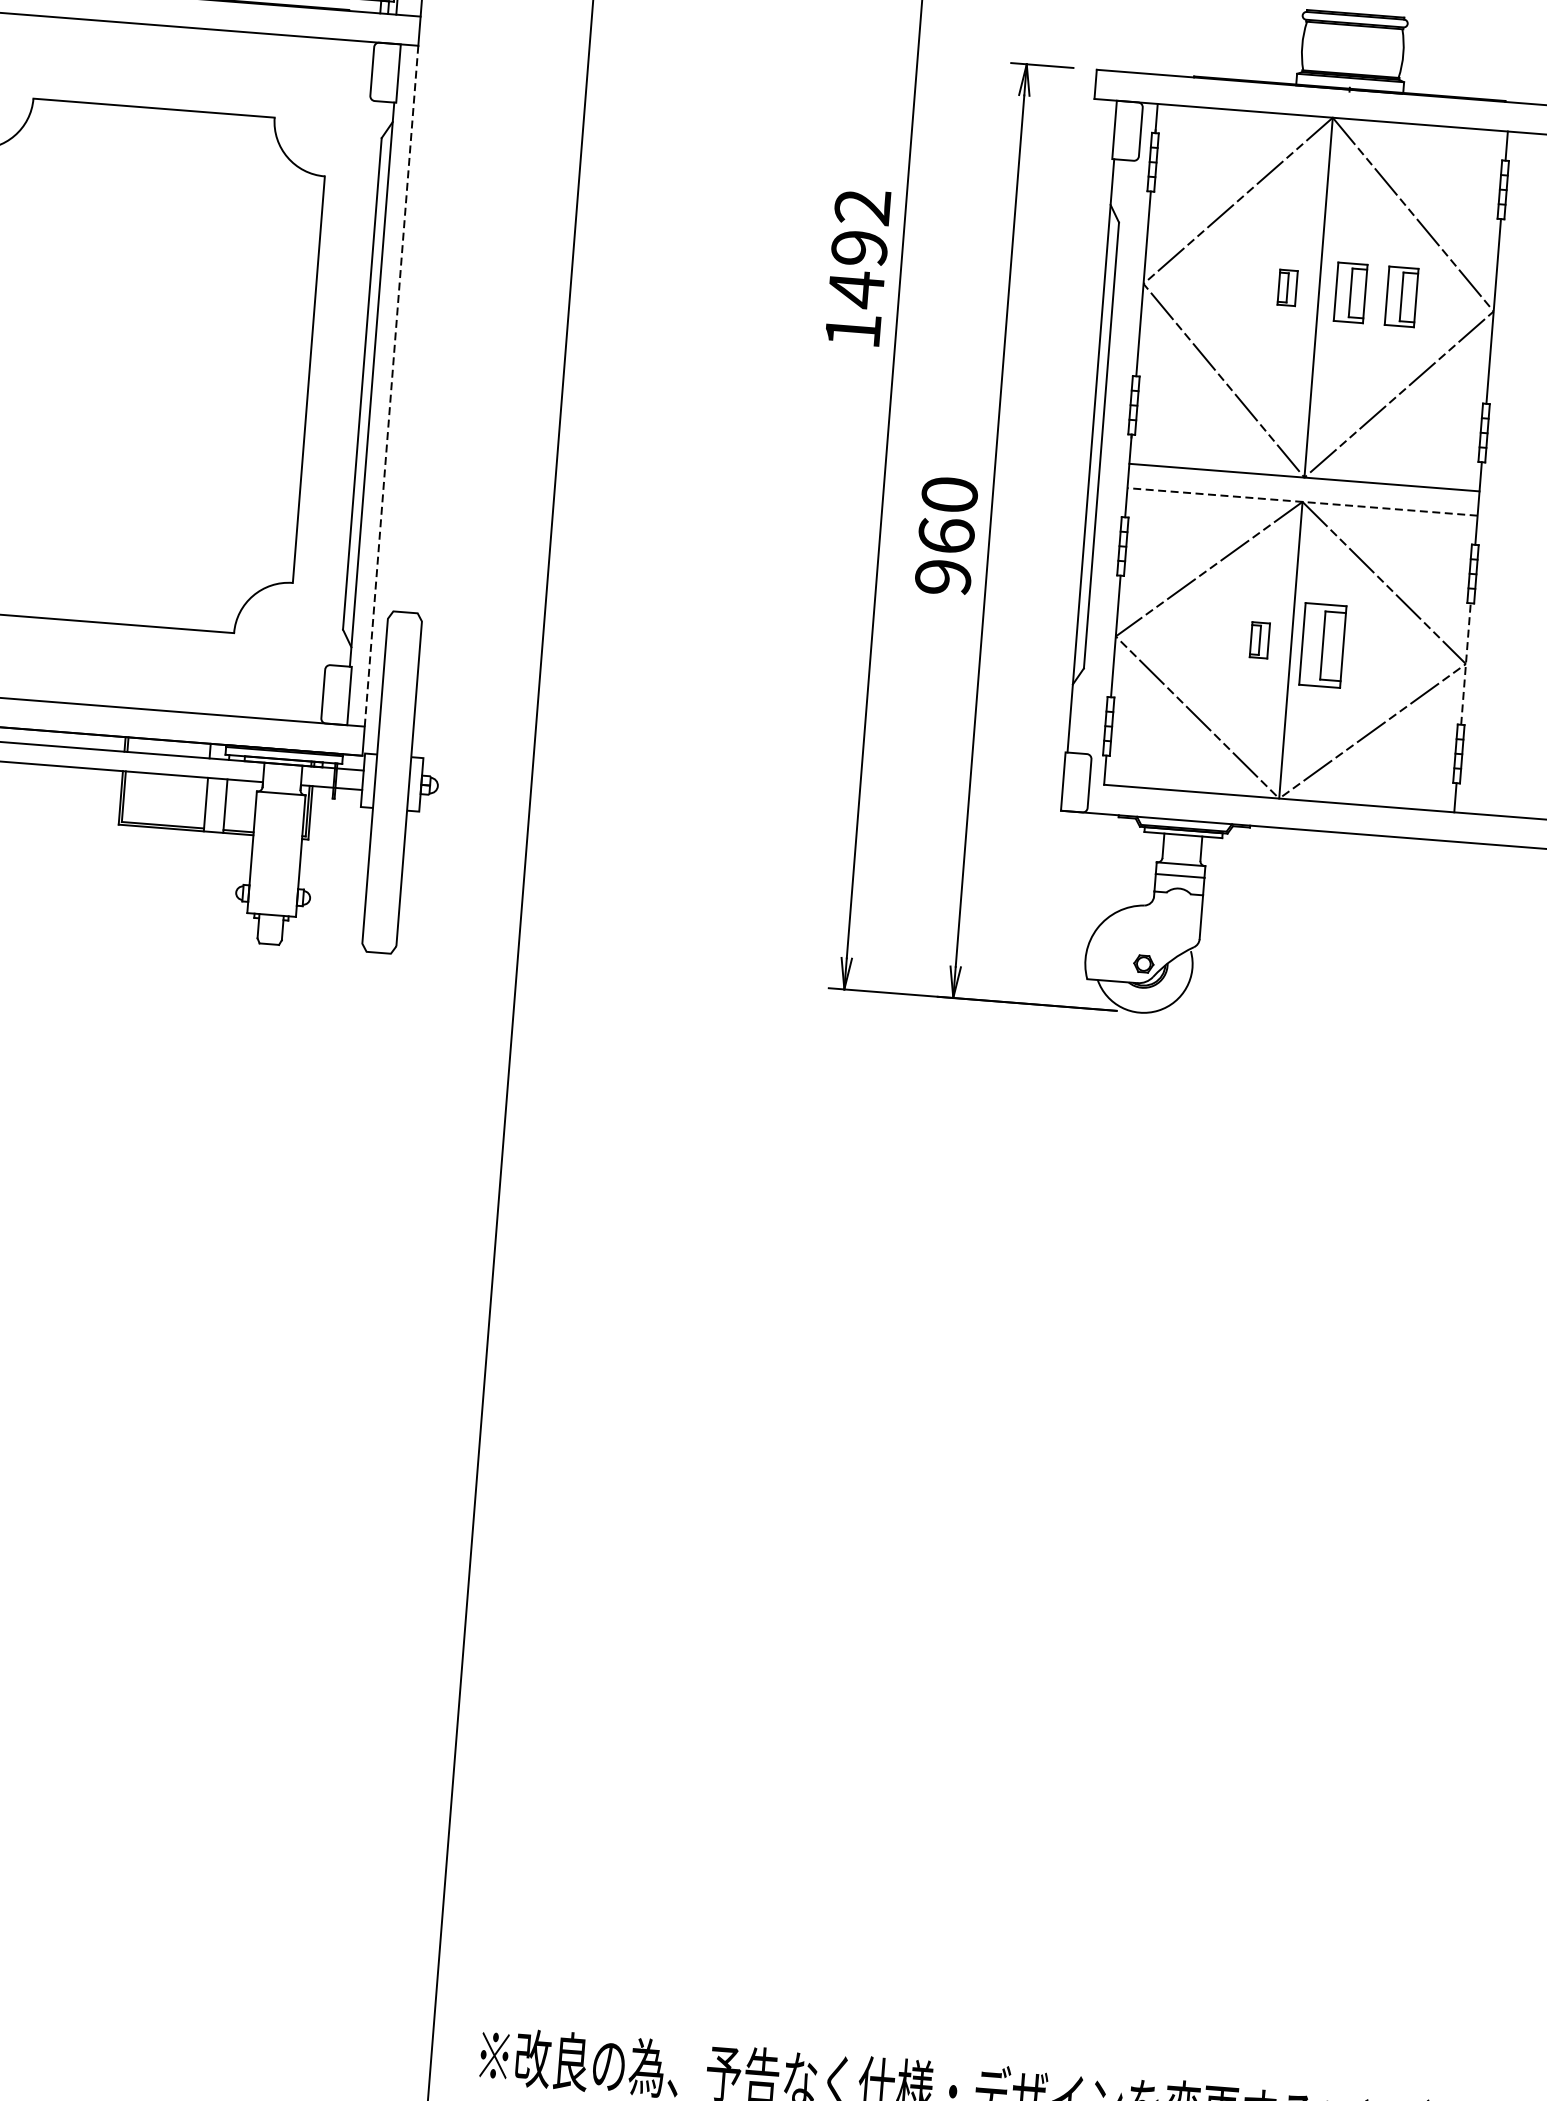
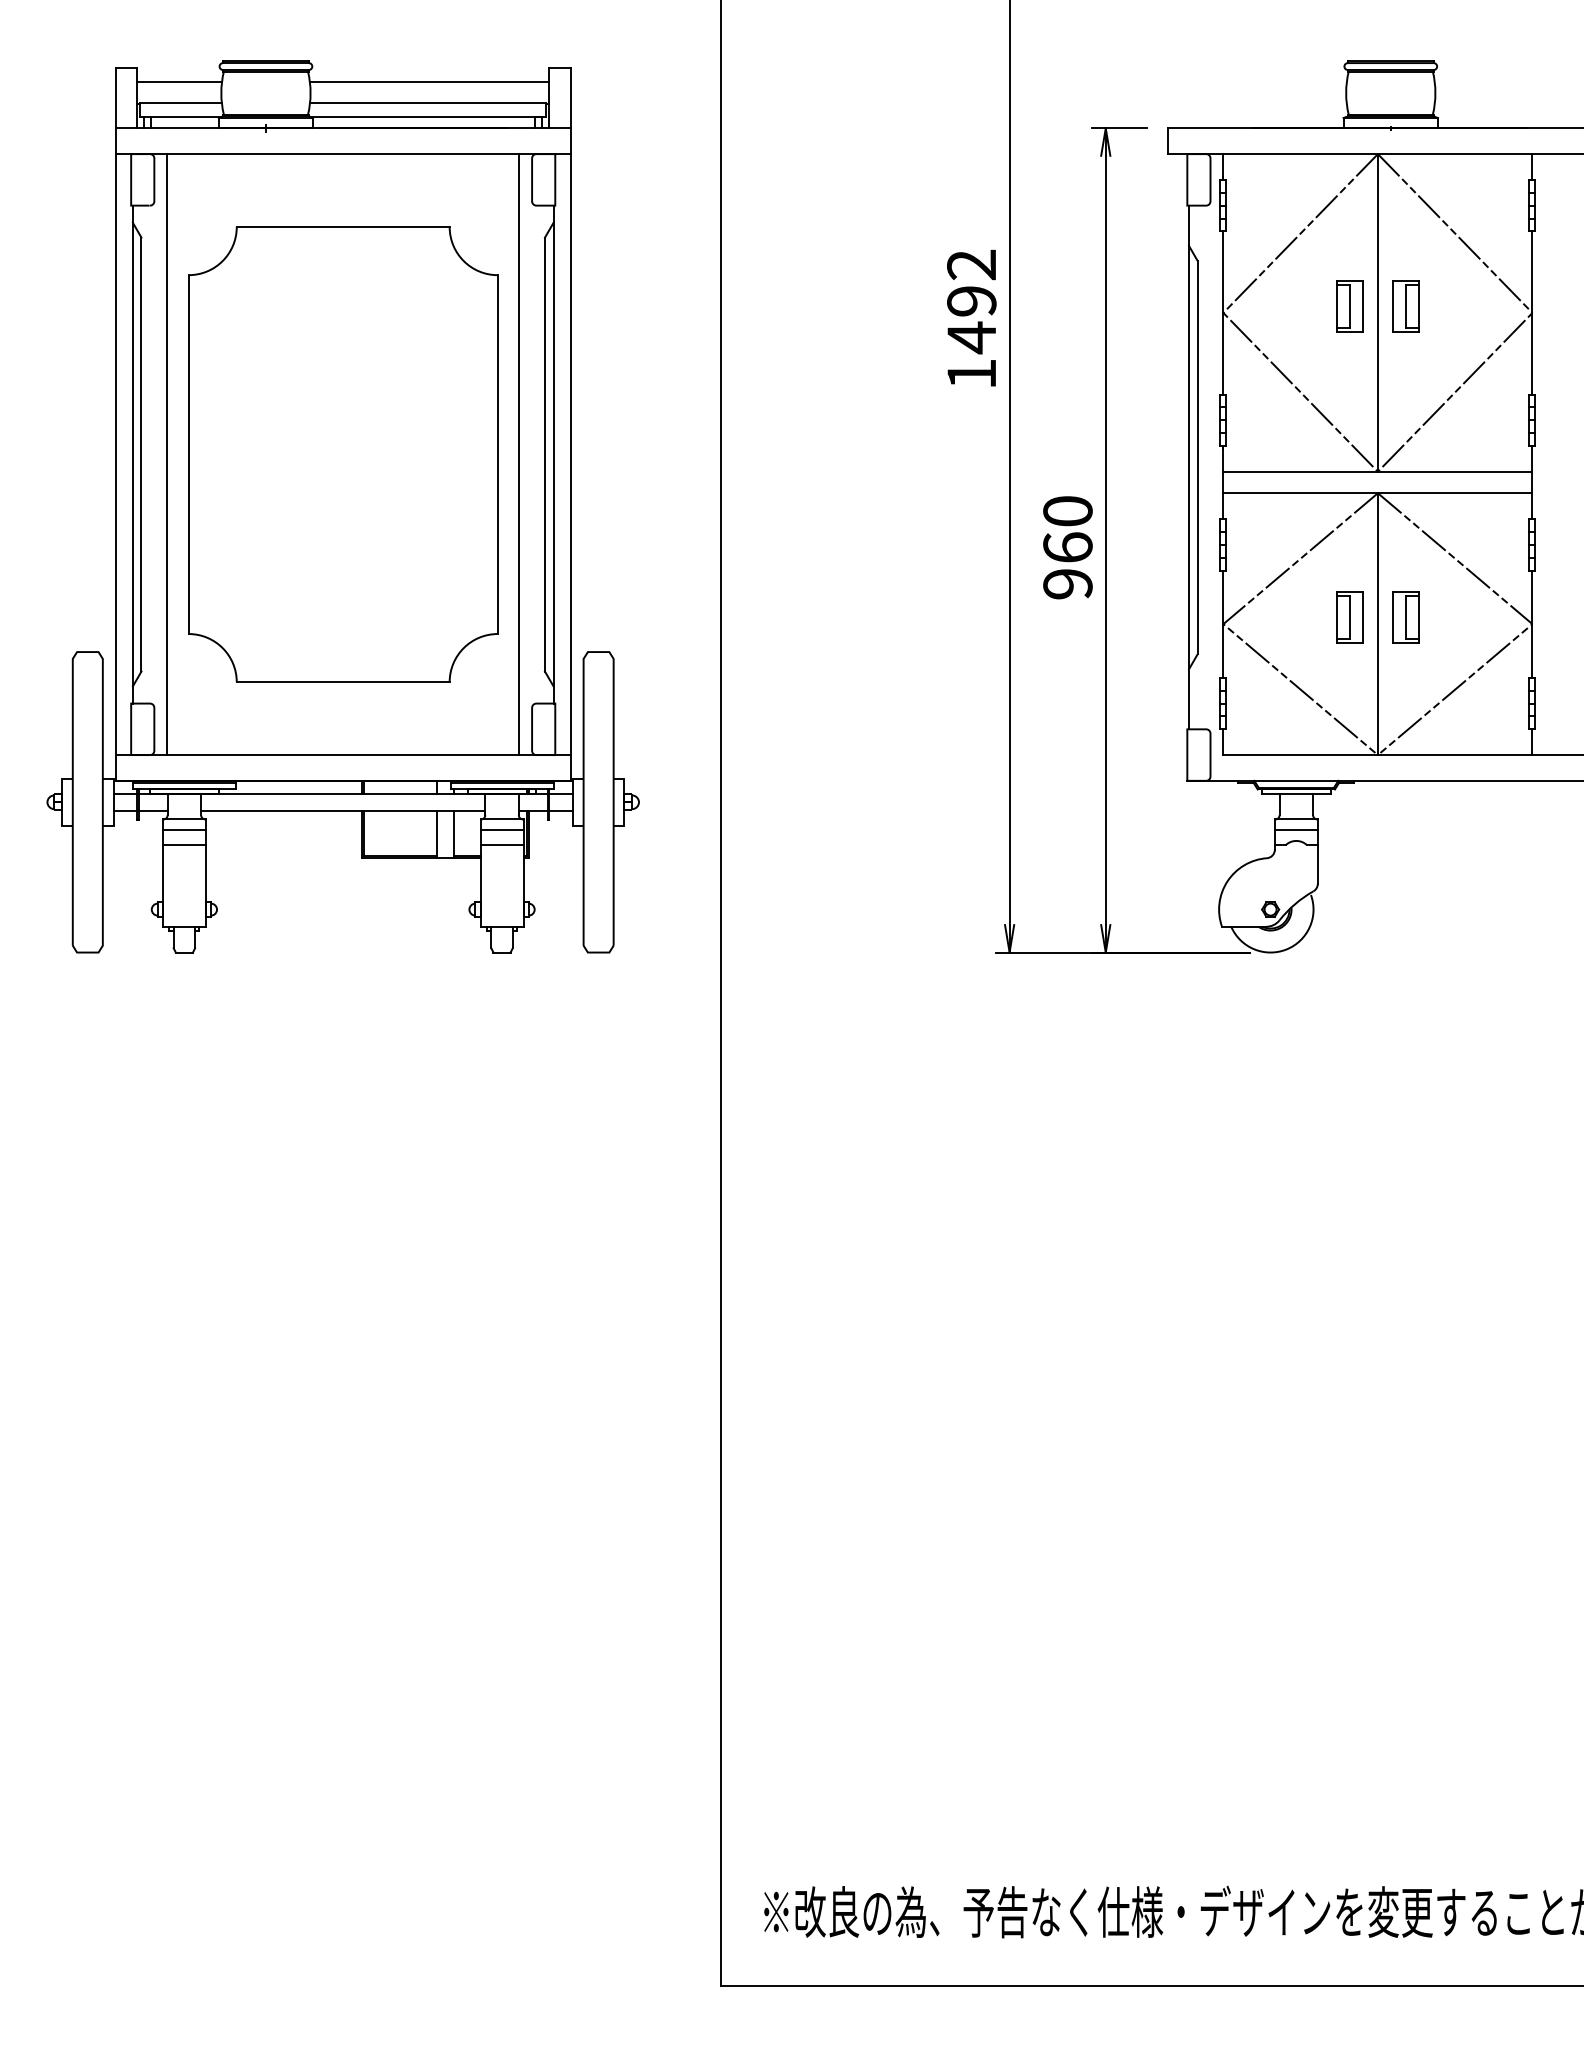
part: (1287, 287) -> (1349, 306), size x1.67
part: (1401, 296) -> (1450, 306), removed
line: (333, 381) -> (519, 454), added
line: (391, 387) -> (570, 455), dashed -> solid
line: (1302, 502) -> (1377, 493), dashed -> solid
part: (1259, 640) -> (1349, 617), size x1.67
part: (1322, 645) -> (1405, 617), size x0.71
line: (1465, 664) -> (1532, 624), dashed -> solid
line: (279, 804) -> (501, 829), added
line: (278, 822) -> (501, 845), added

